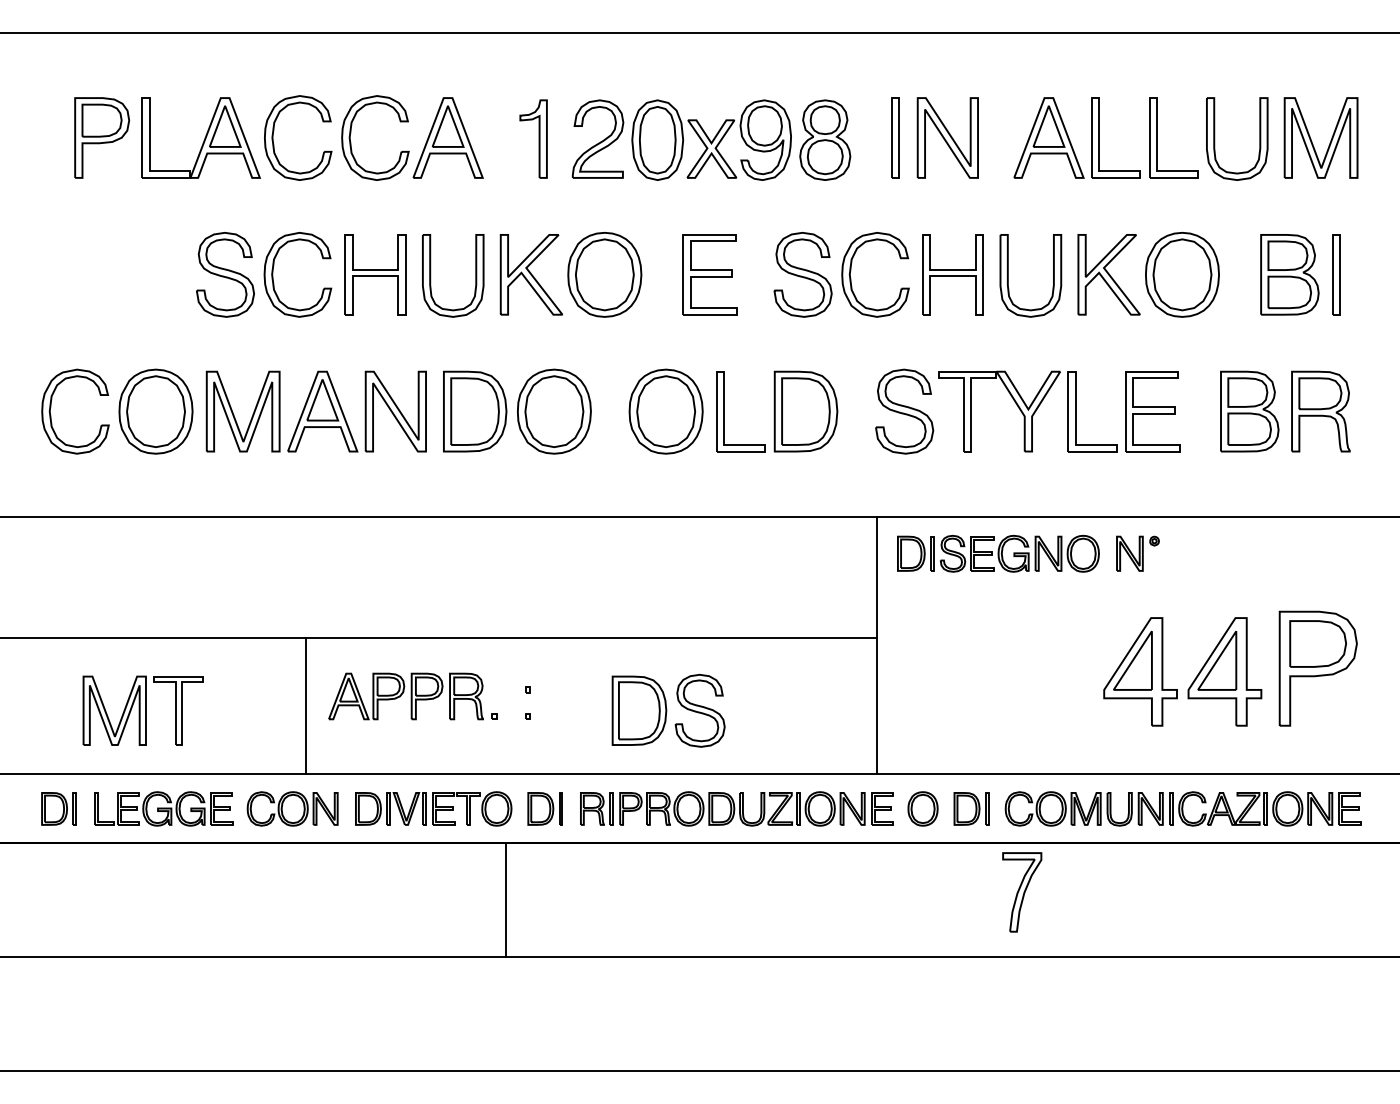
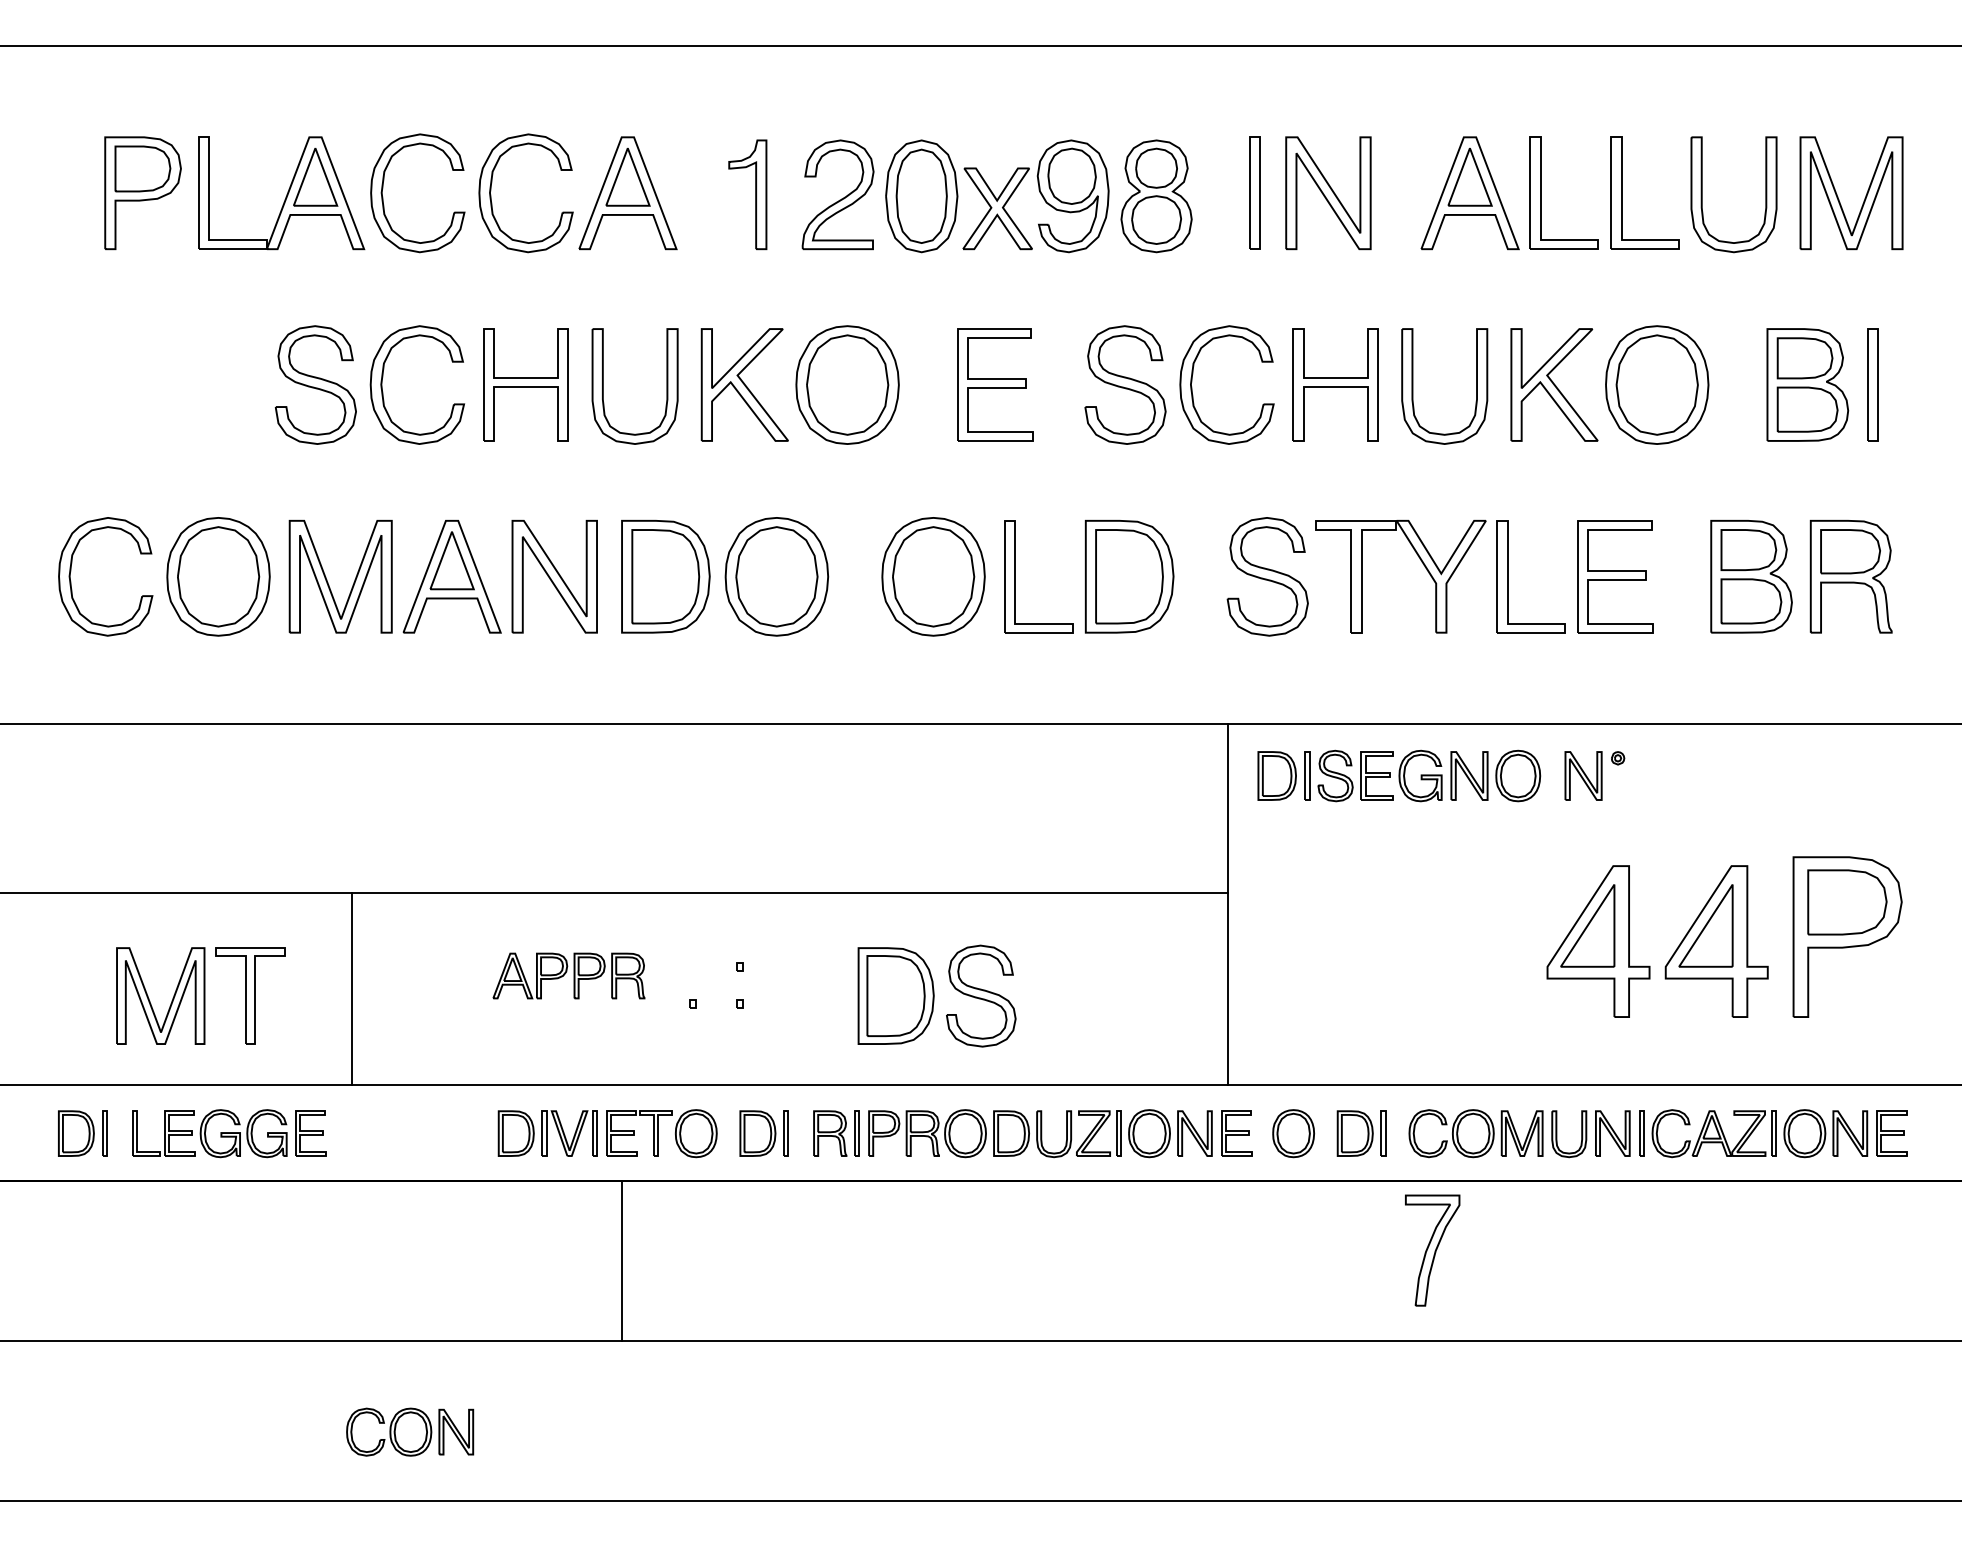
part: (405, 696) -> (568, 976), size x0.7
line: (306, 705) -> (352, 988), moved
part: (292, 808) -> (409, 1431), moved
line: (505, 899) -> (621, 1260), moved

